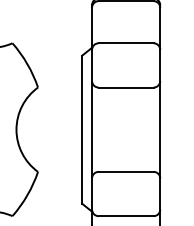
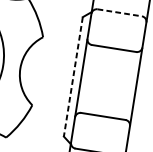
line: (126, 43) -> (120, 13), solid -> dashed
line: (82, 130) -> (73, 77), solid -> dashed

